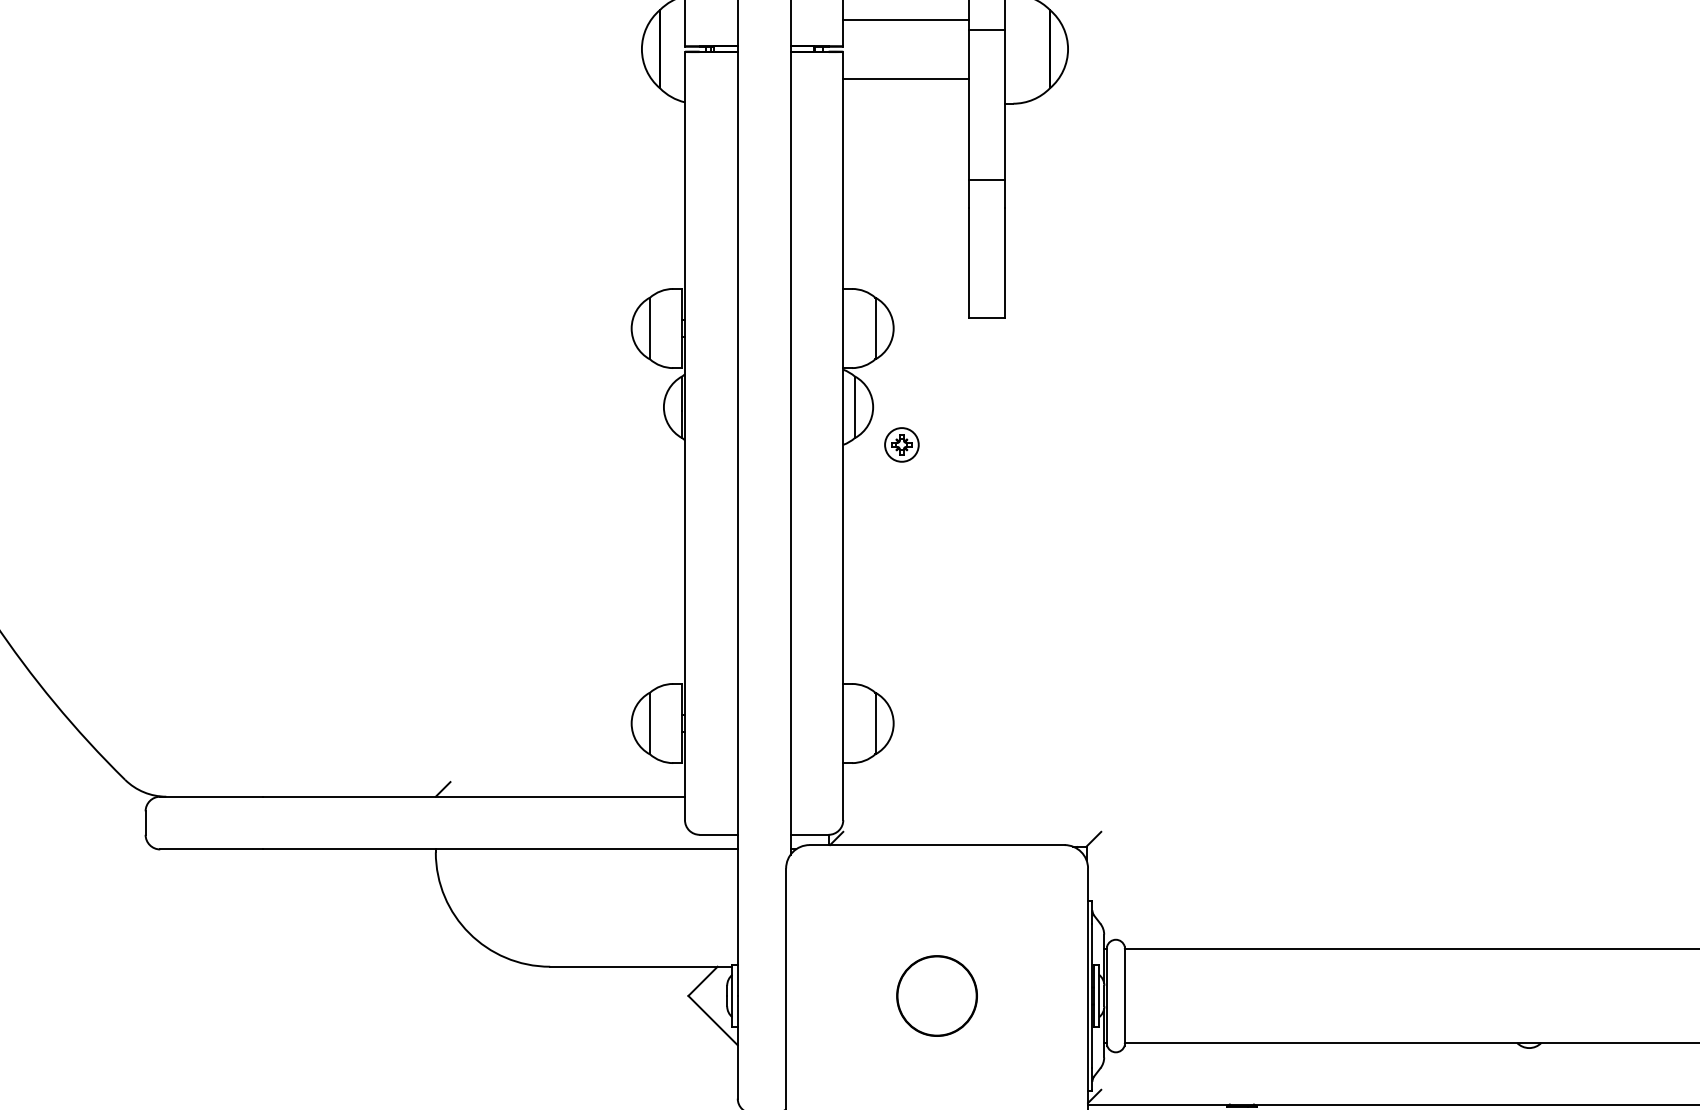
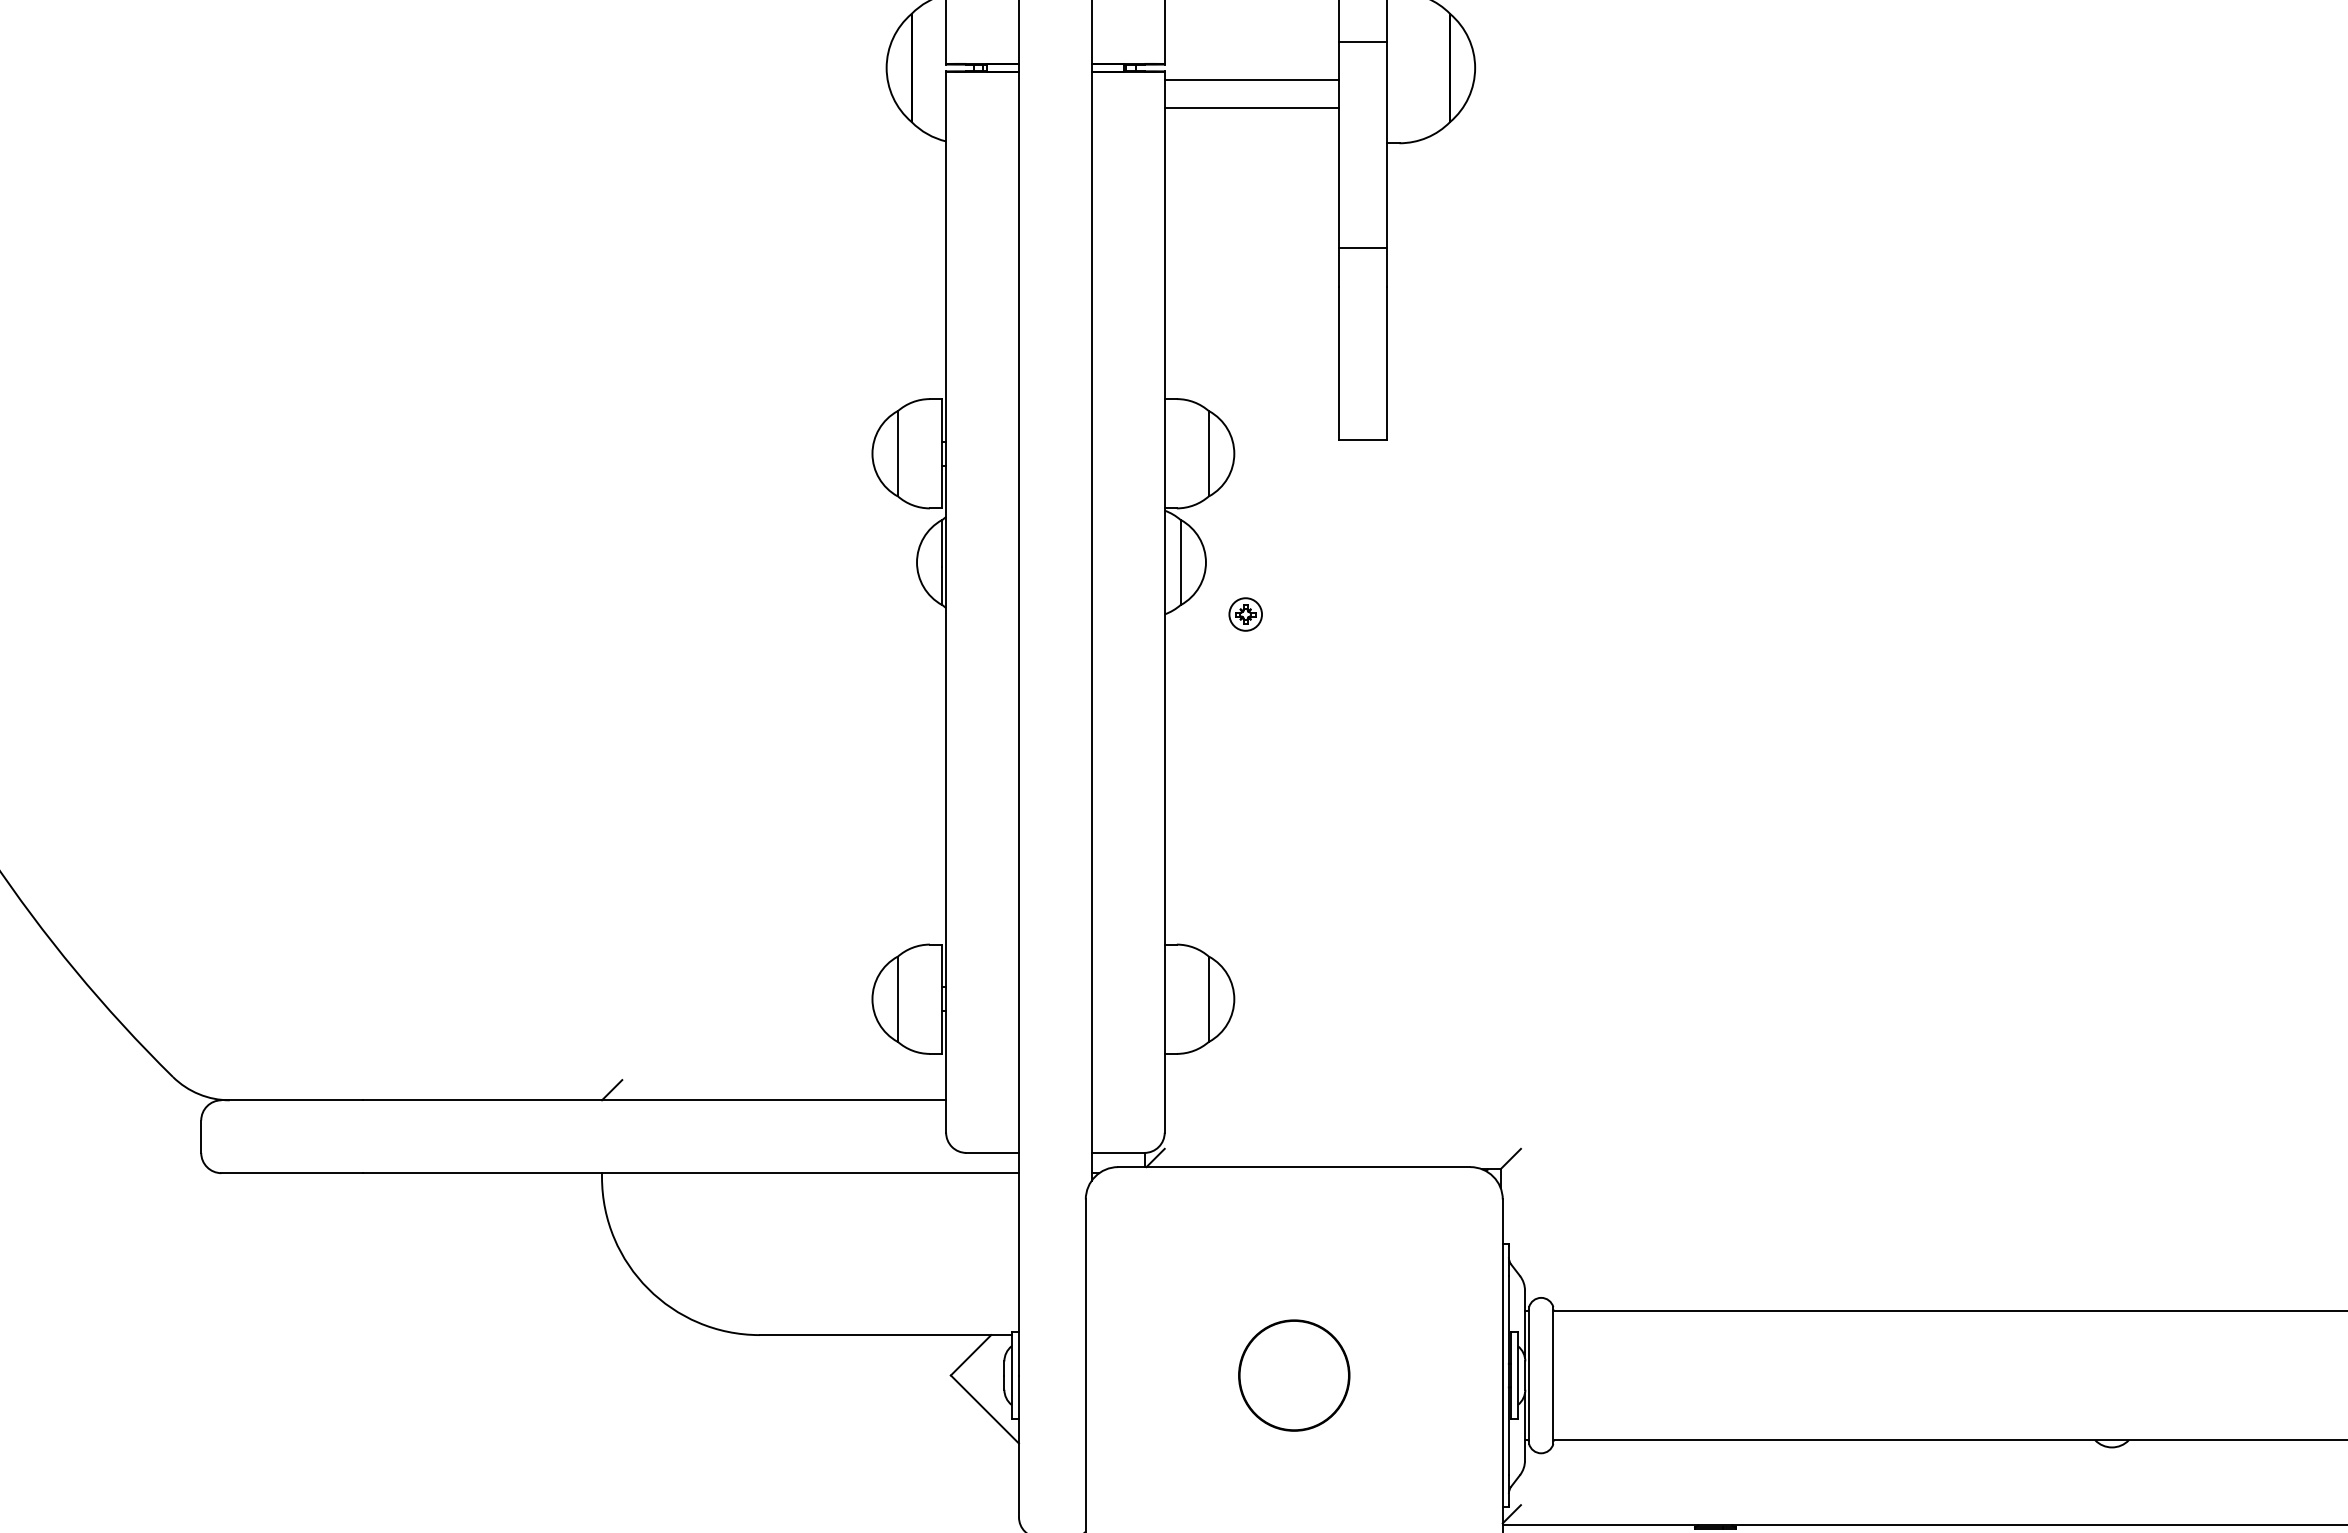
line: (906, 19) -> (1252, 79), moved
part: (901, 444) -> (1245, 613), size x0.7

